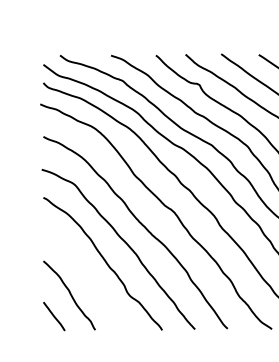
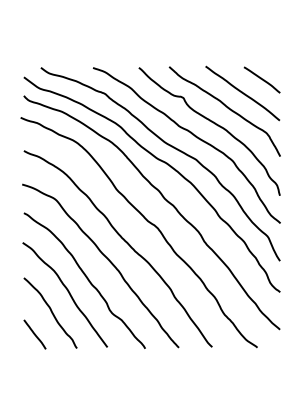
curve: (87, 276) -> (68, 293), added

